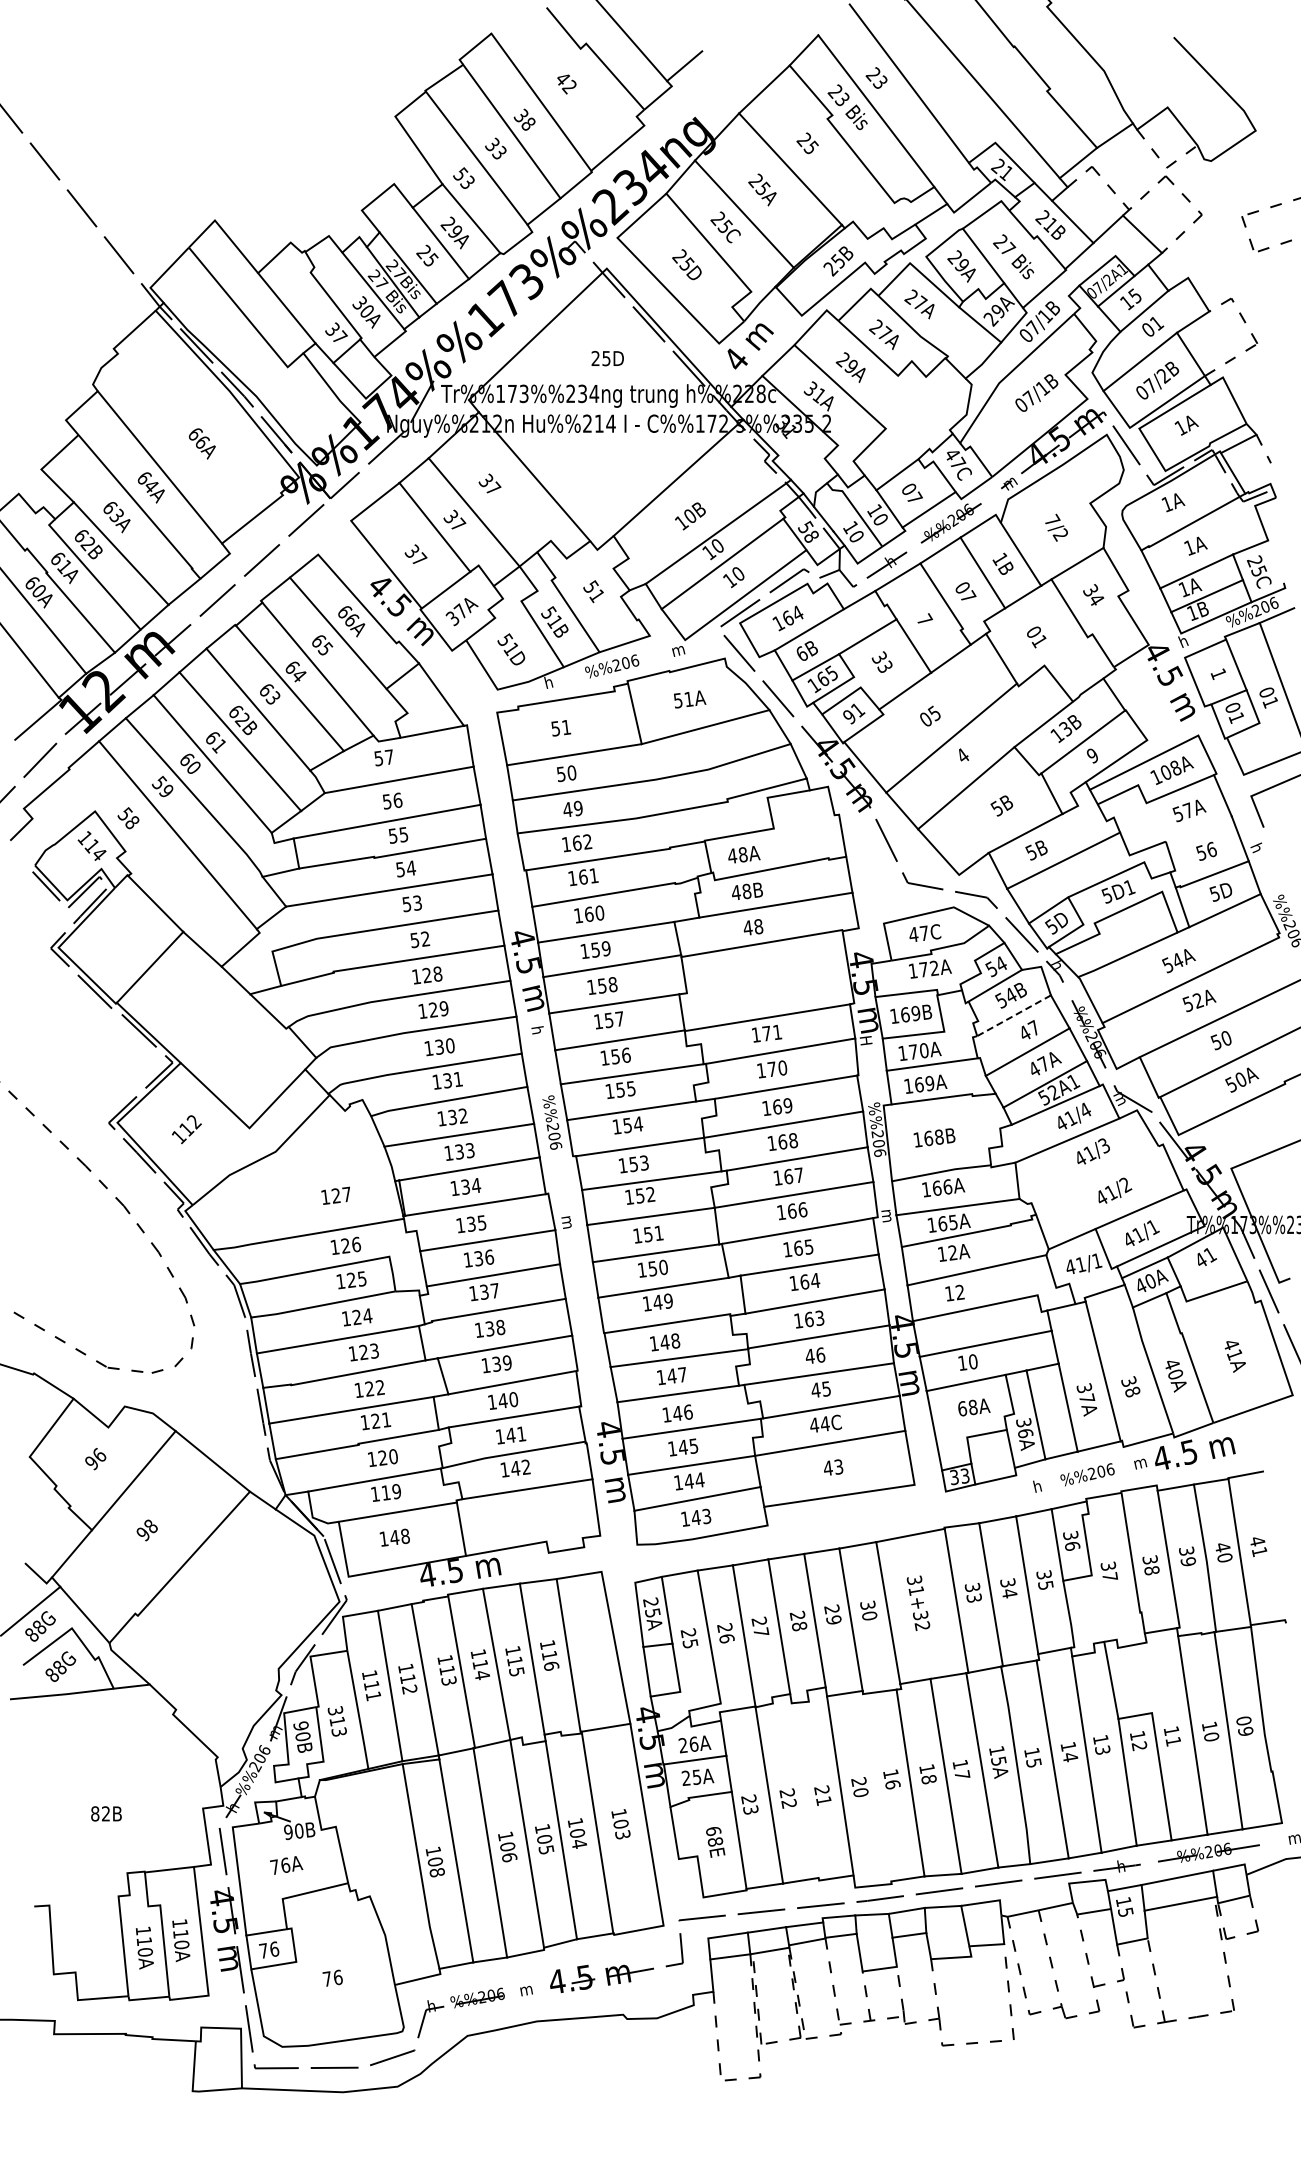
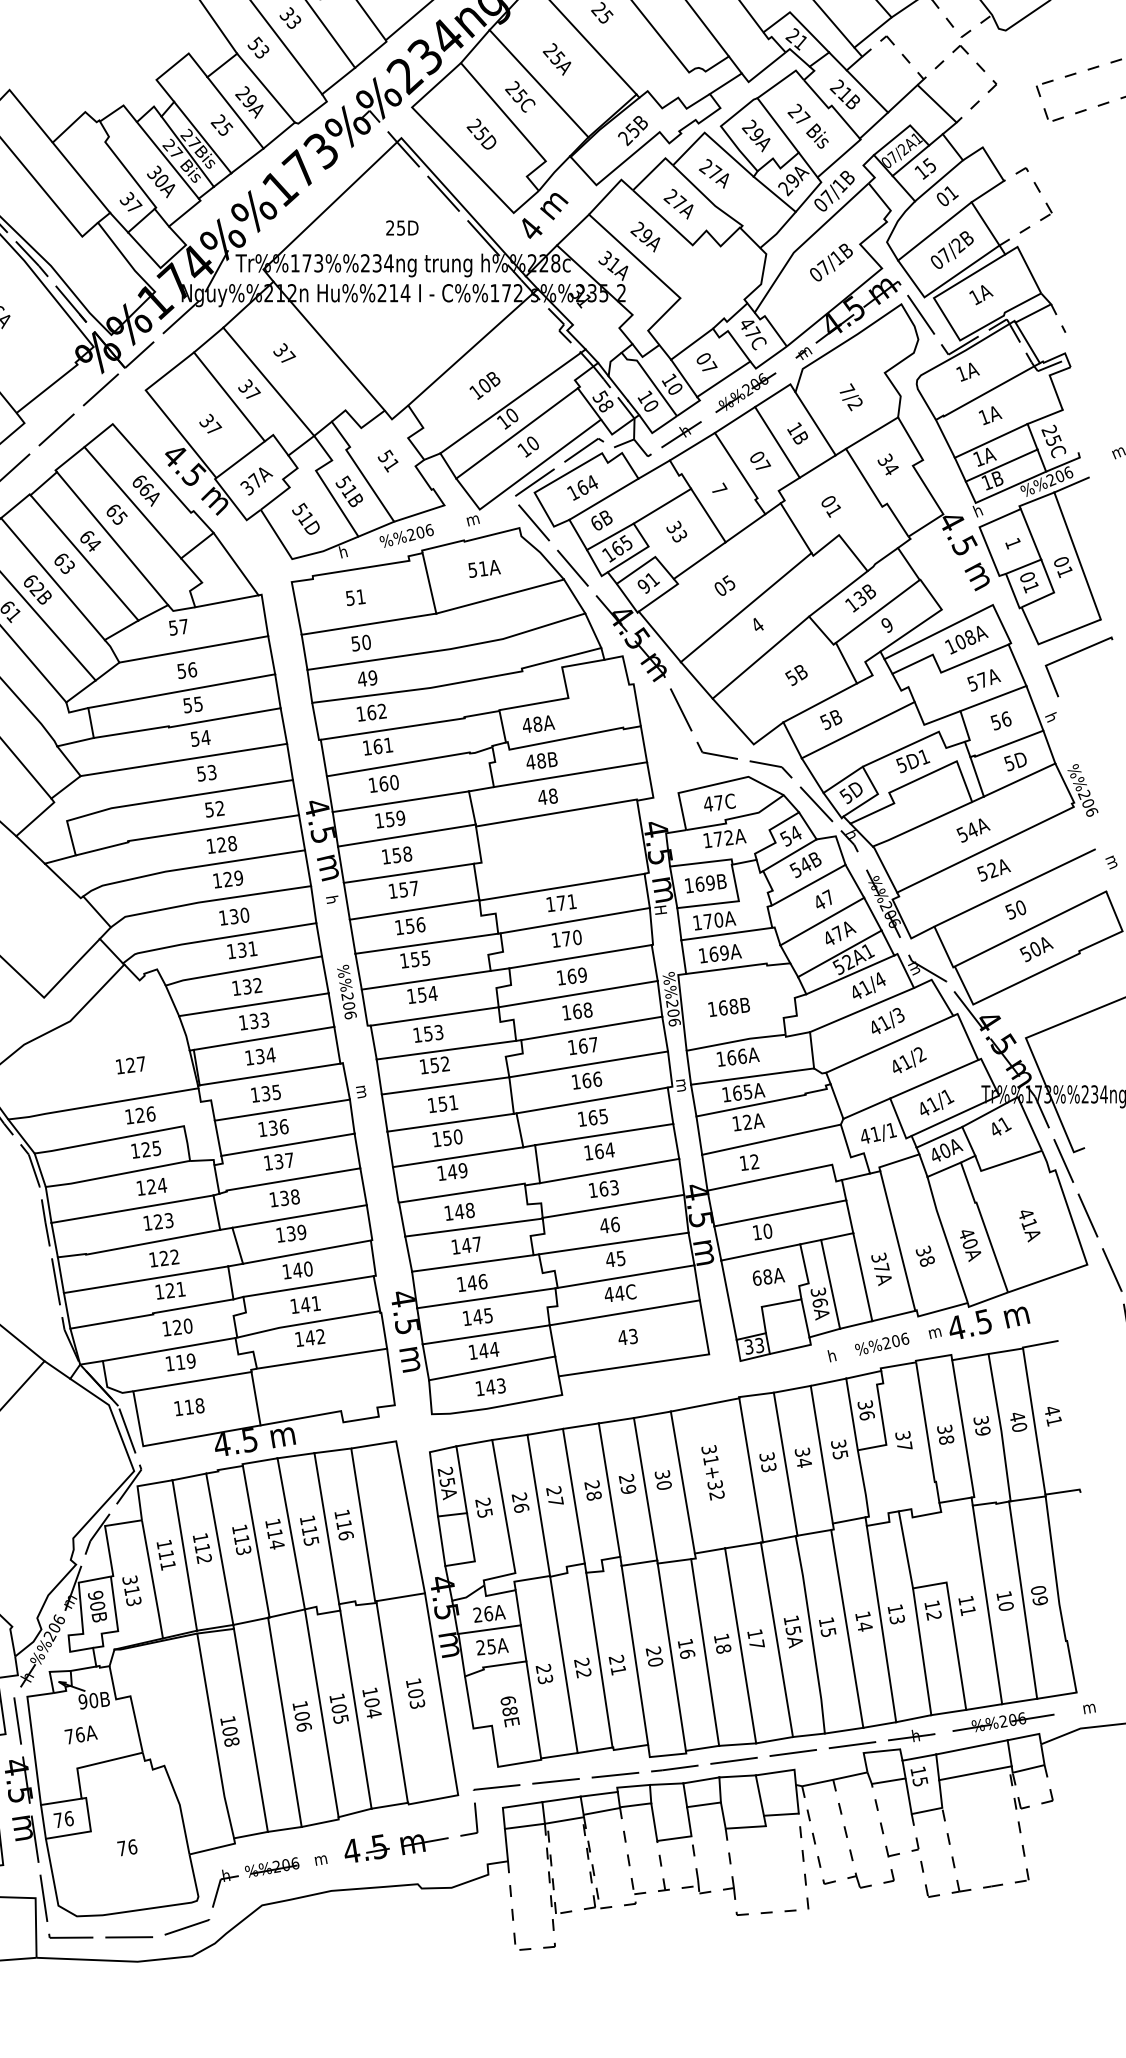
line: (1198, 828) -> (993, 697), added
line: (1013, 1016) -> (808, 885), dashed -> solid
line: (1094, 1174) -> (889, 1043), added
text: (394, 1537) -> (189, 1406), 148 -> 118
line: (877, 1787) -> (672, 1656), added
line: (804, 1790) -> (599, 1659), added

